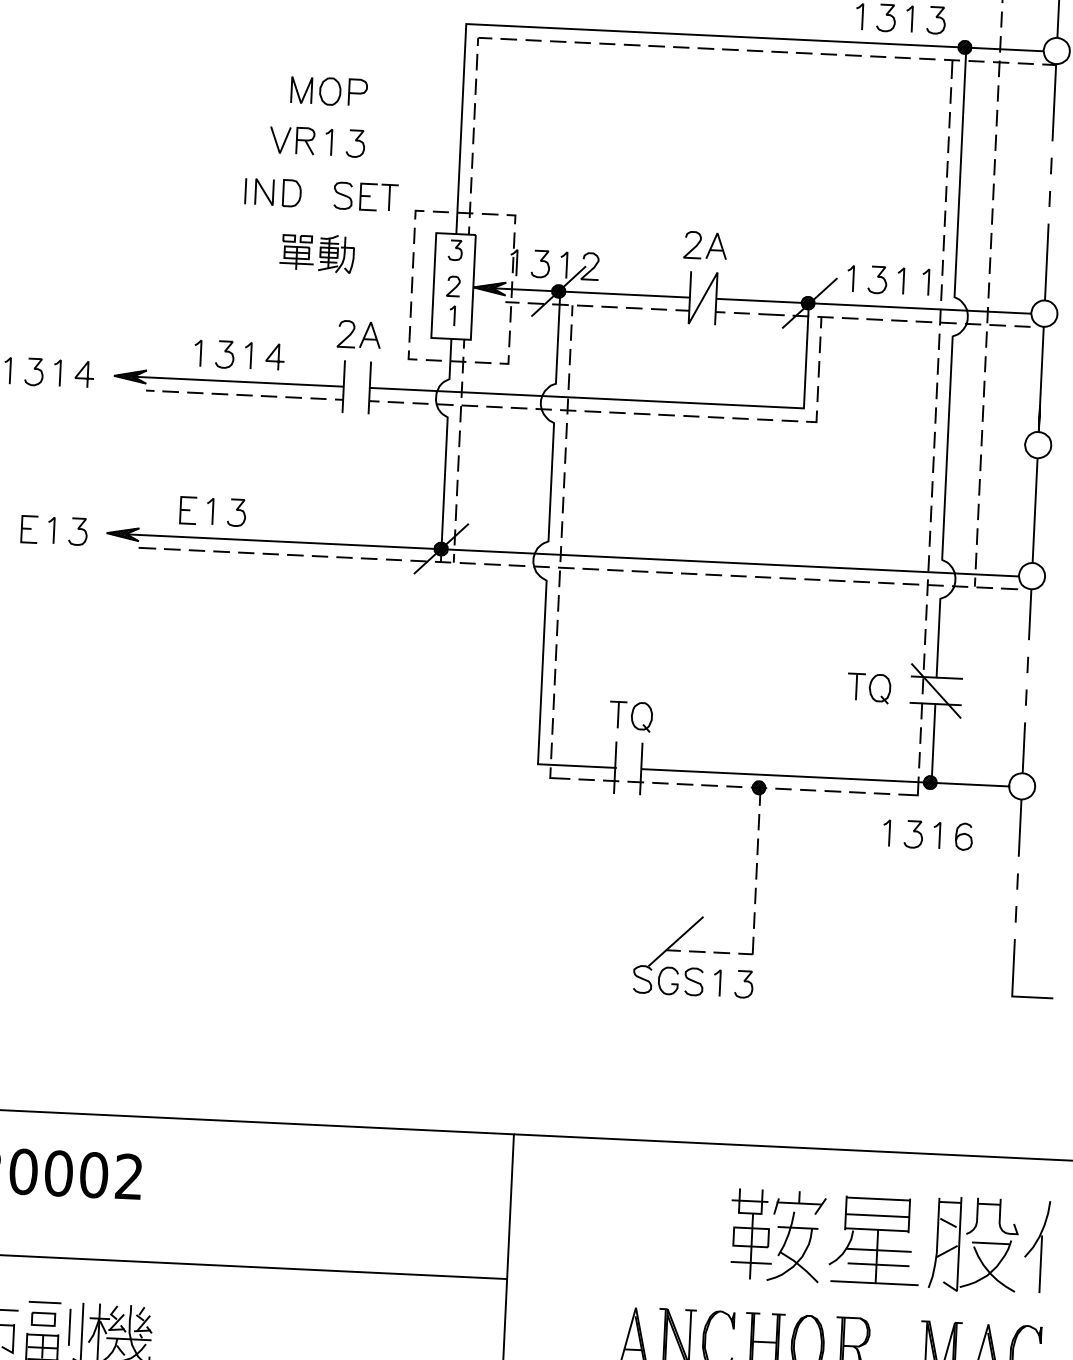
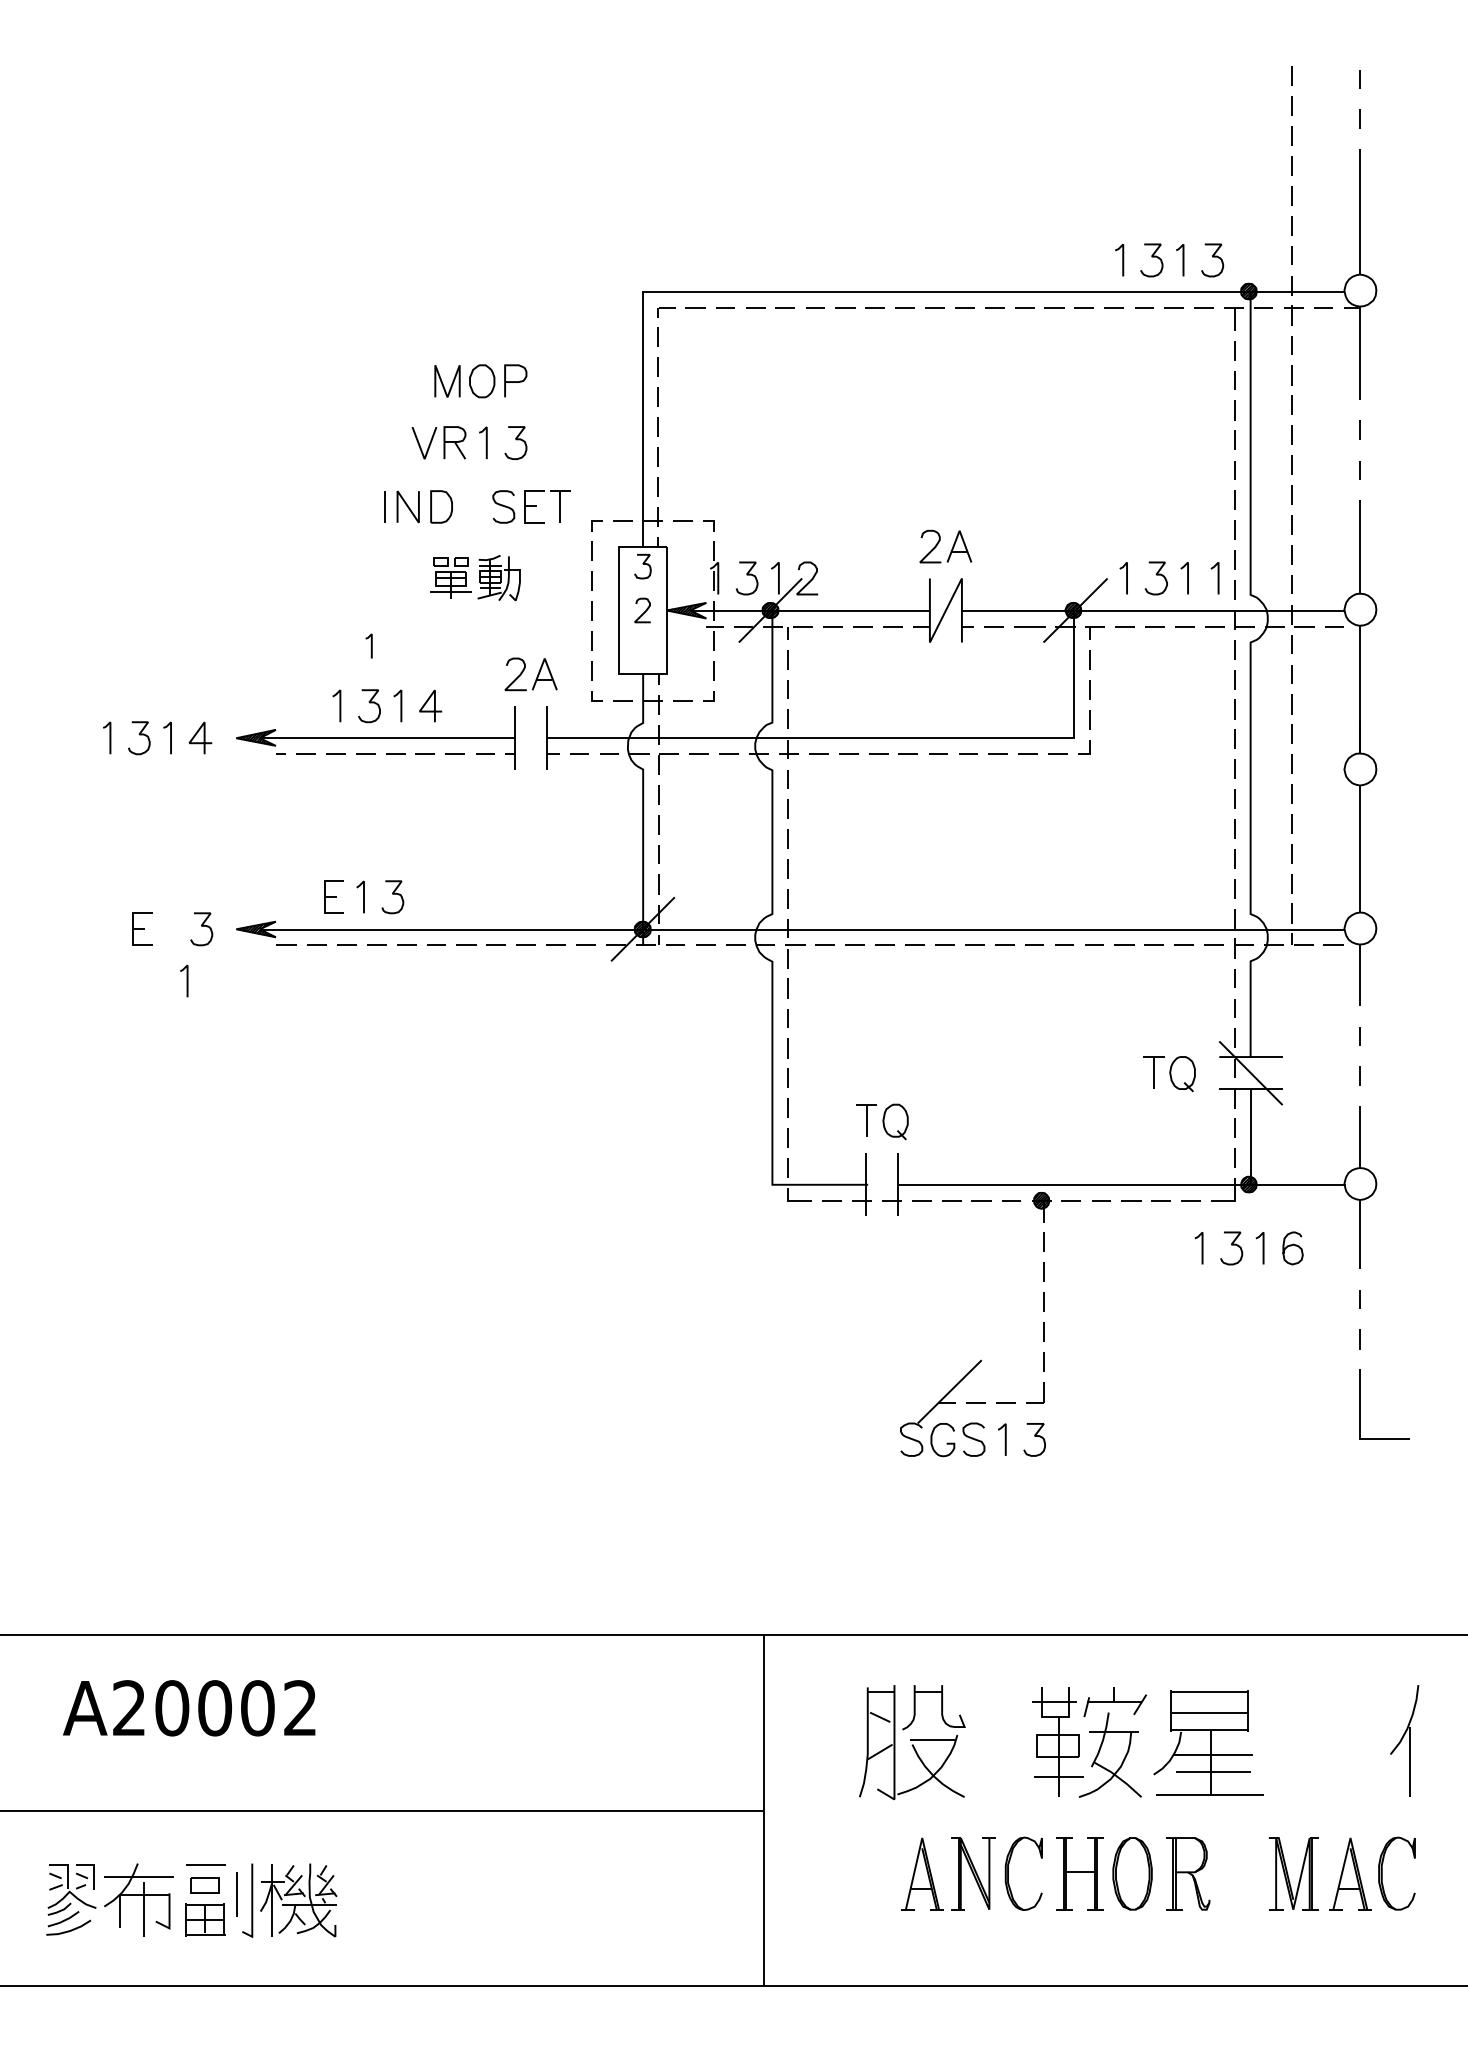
line: (453, 315) -> (370, 645), moved
line: (53, 529) -> (186, 980), moved
part: (974, 1244) -> (912, 1742), moved

